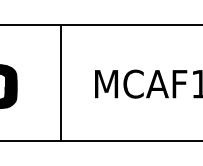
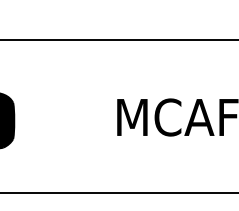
line: (60, 82) -> (71, 115), removed

